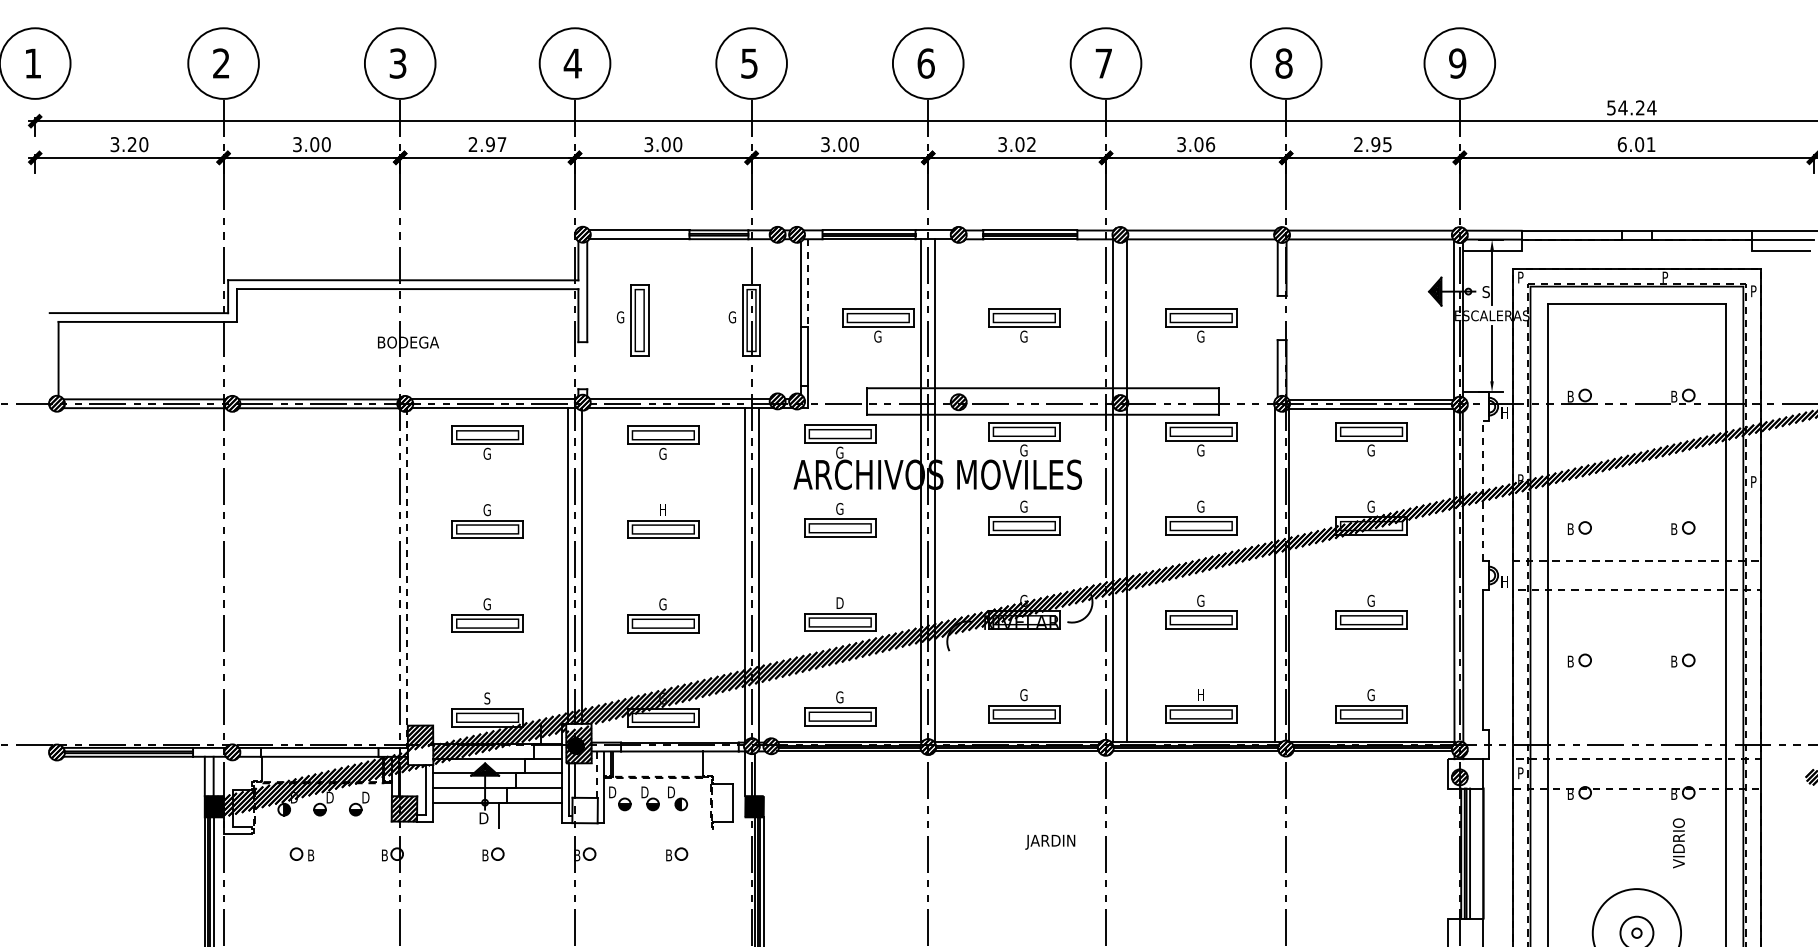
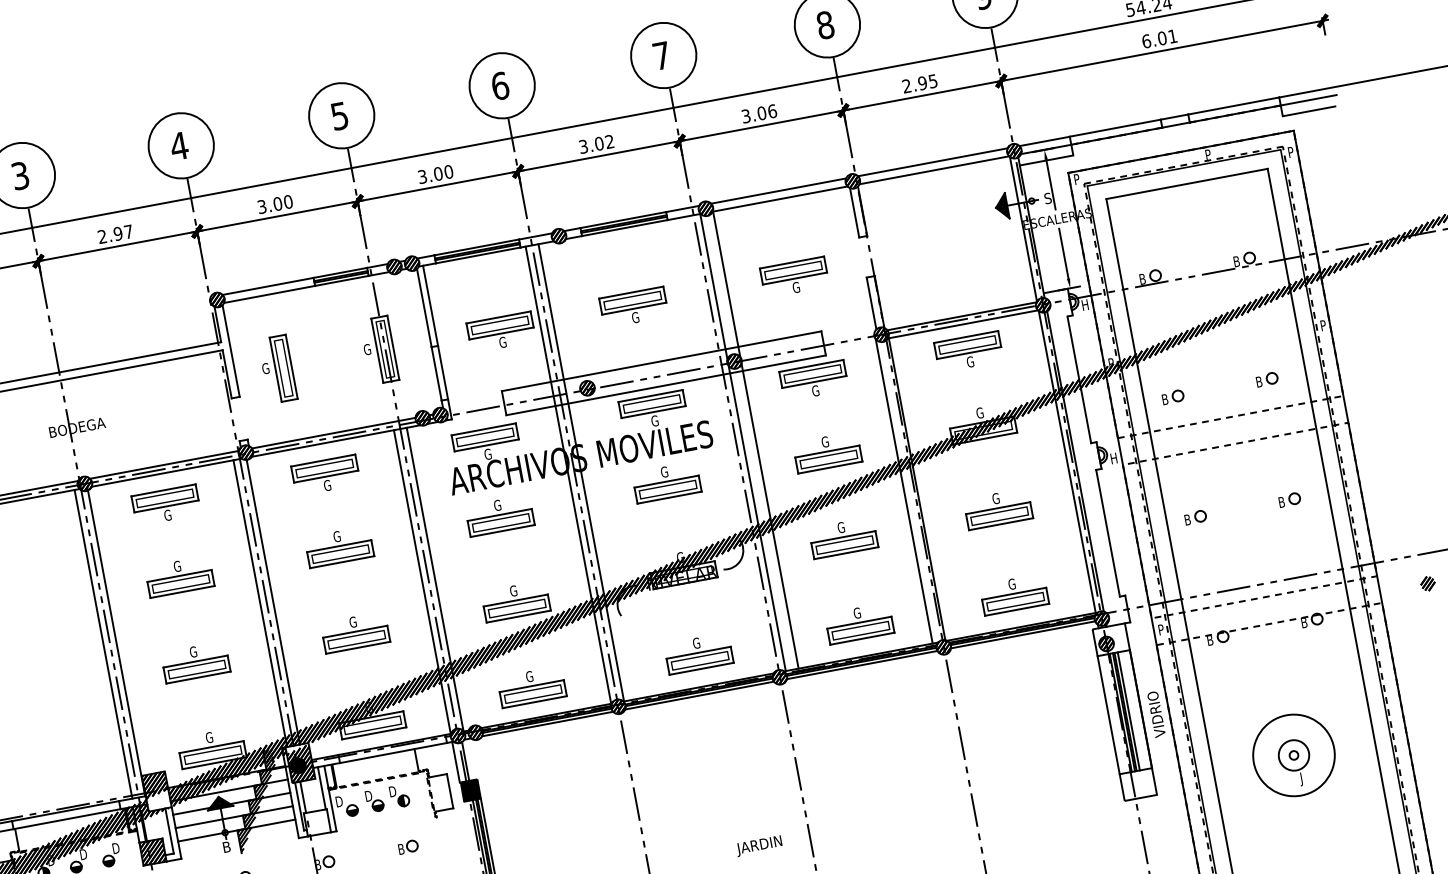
line: (808, 283) -> (430, 305), dashed -> solid
line: (1483, 491) -> (1079, 380), dashed -> solid
text: (662, 510) -> (336, 537), H -> G
line: (393, 578) -> (103, 644), added
line: (407, 578) -> (116, 642), dashed -> solid
text: (839, 603) -> (513, 591), D -> G
text: (1200, 695) -> (857, 613), H -> G
text: (486, 698) -> (208, 737), S -> G
hatch: (524, 774) -> (256, 800), added
line: (596, 774) -> (321, 788), dashed -> solid
text: (483, 818) -> (226, 847), D -> B
text: (1050, 841) -> (759, 845), moved
text: (1678, 843) -> (1156, 714), moved
line: (1447, 853) -> (1108, 715), added

